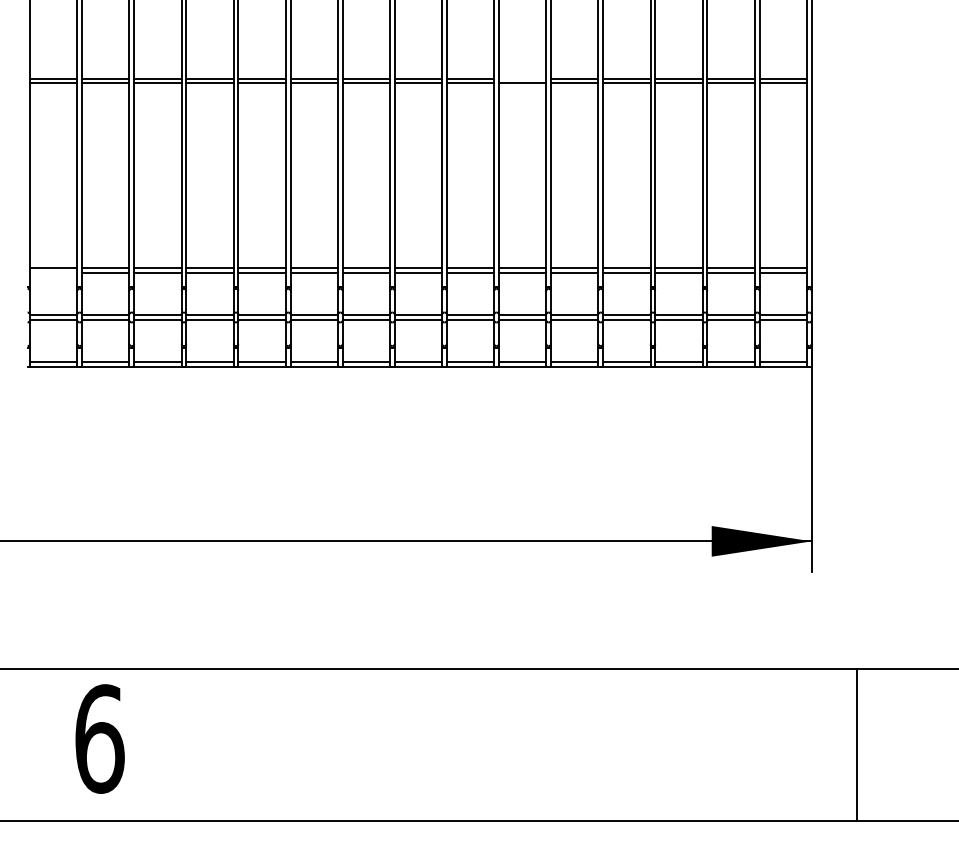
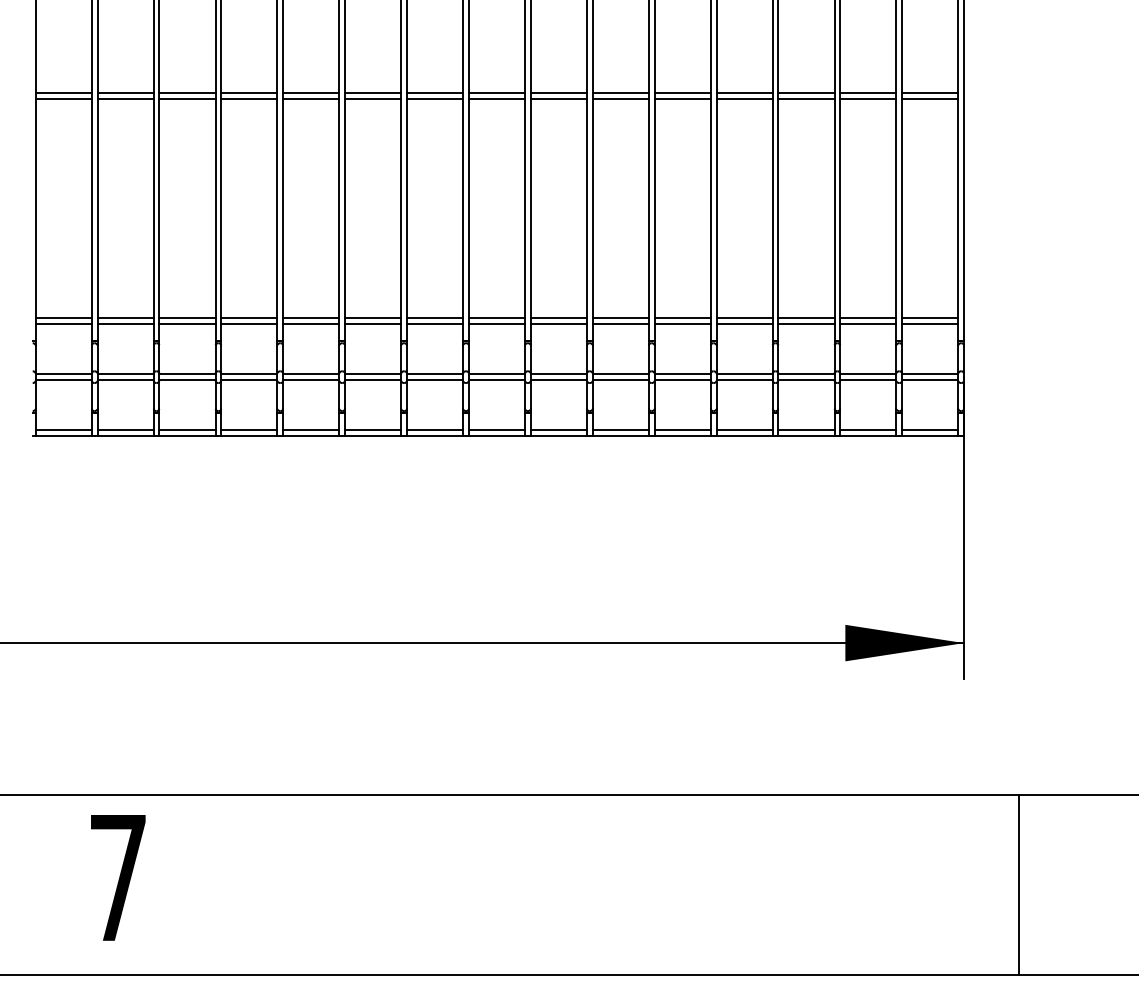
line: (522, 78) -> (620, 93), added
line: (53, 272) -> (63, 323), added
text: (99, 738) -> (118, 877), 6 -> 7

